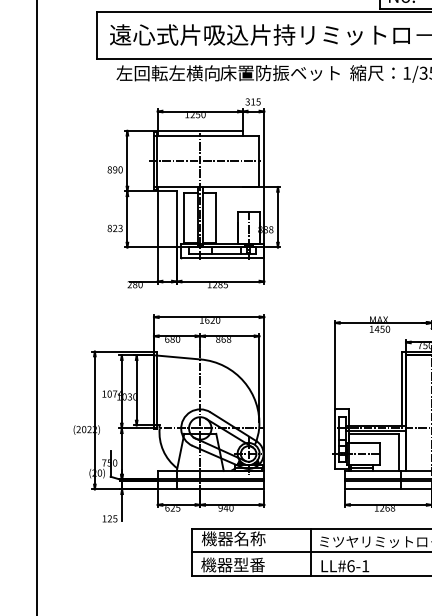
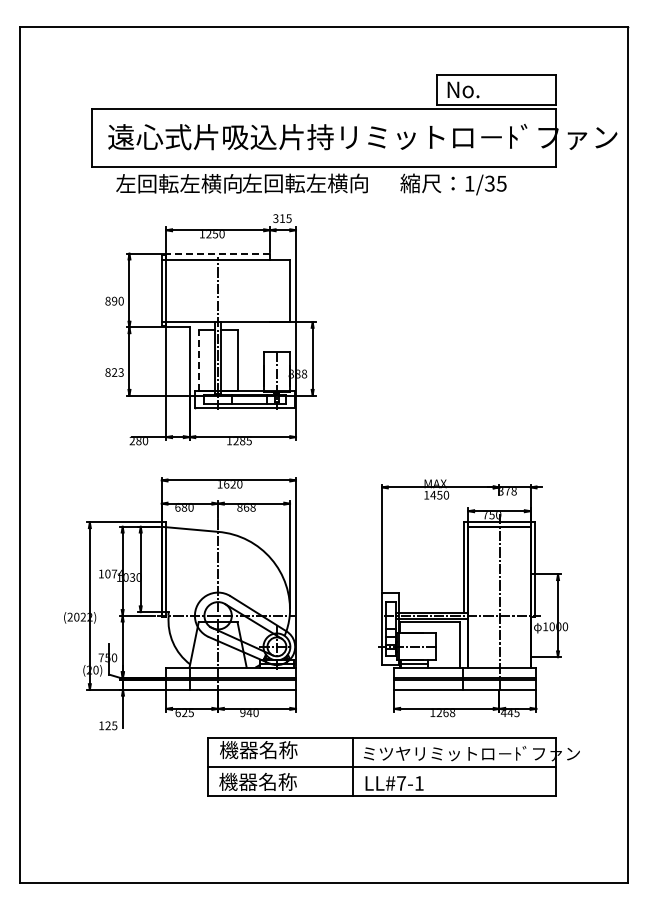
text: (279, 73) -> (314, 183), 床置防振ベット -> 左回転左横向
line: (200, 130) -> (218, 253), solid -> dashed
line: (204, 161) -> (223, 290), removed
line: (184, 217) -> (198, 359), solid -> dashed
text: (249, 564) -> (277, 781), 機器型番 -> 機器名称
text: (350, 566) -> (401, 783), LL#6-1 -> LL#7-1

